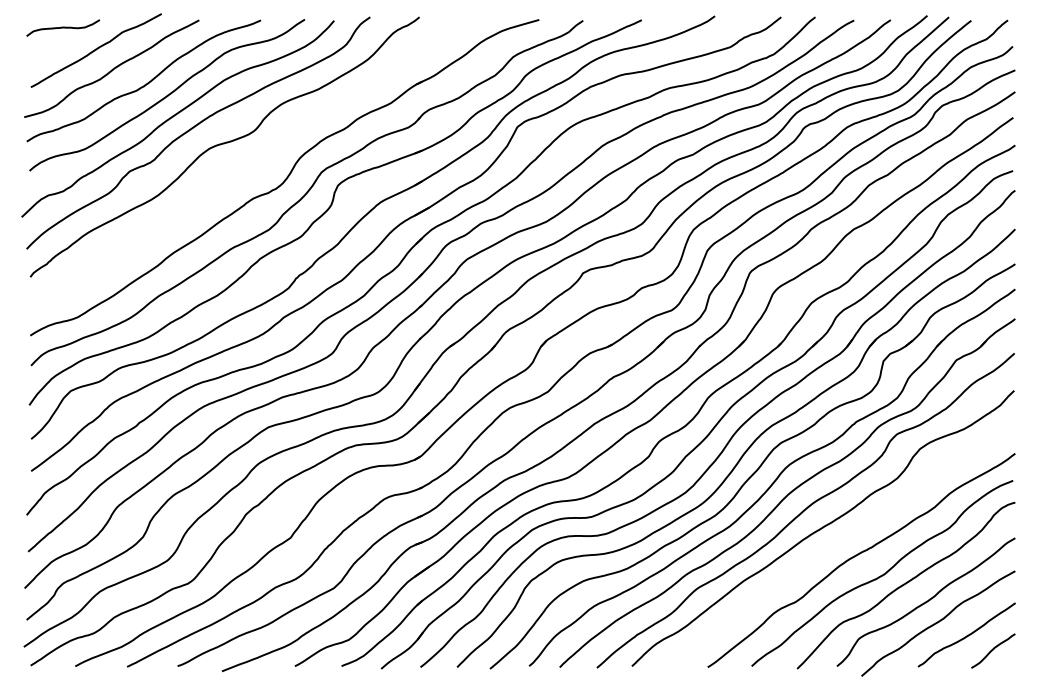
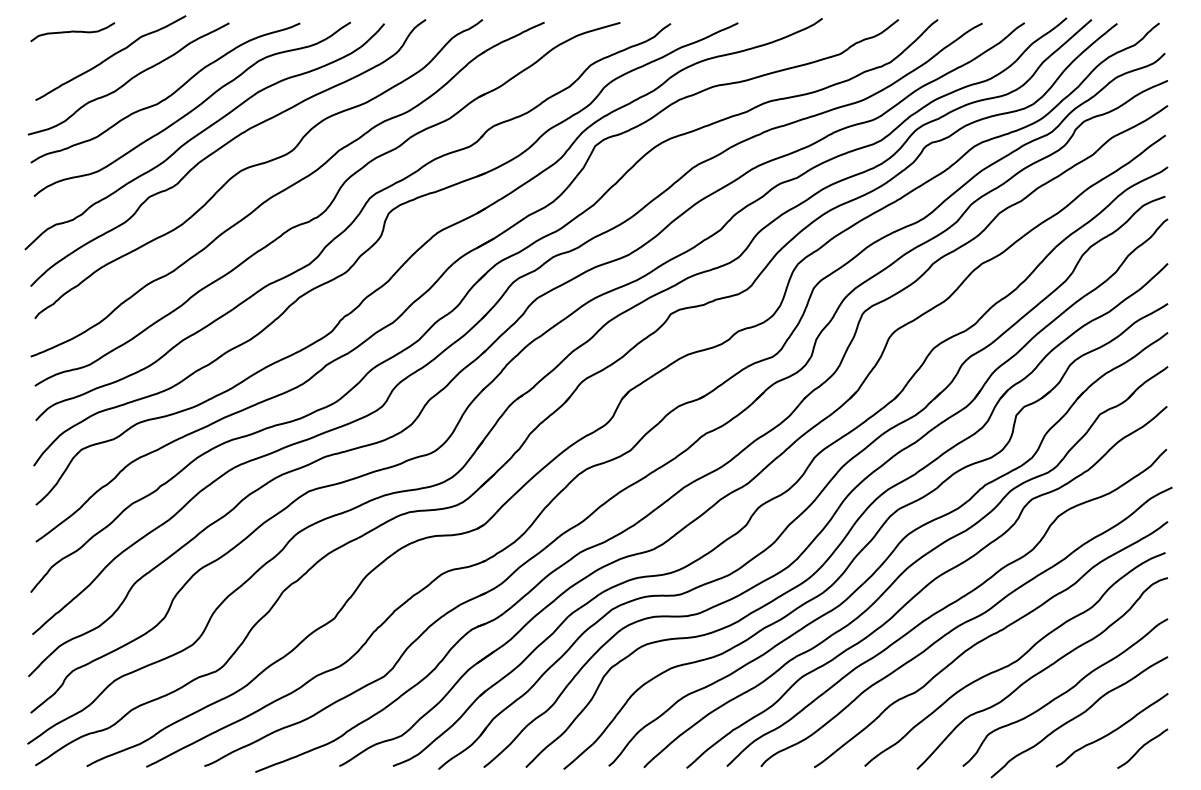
part: (249, 164) -> (287, 189), added
curve: (839, 542) -> (965, 623), added

